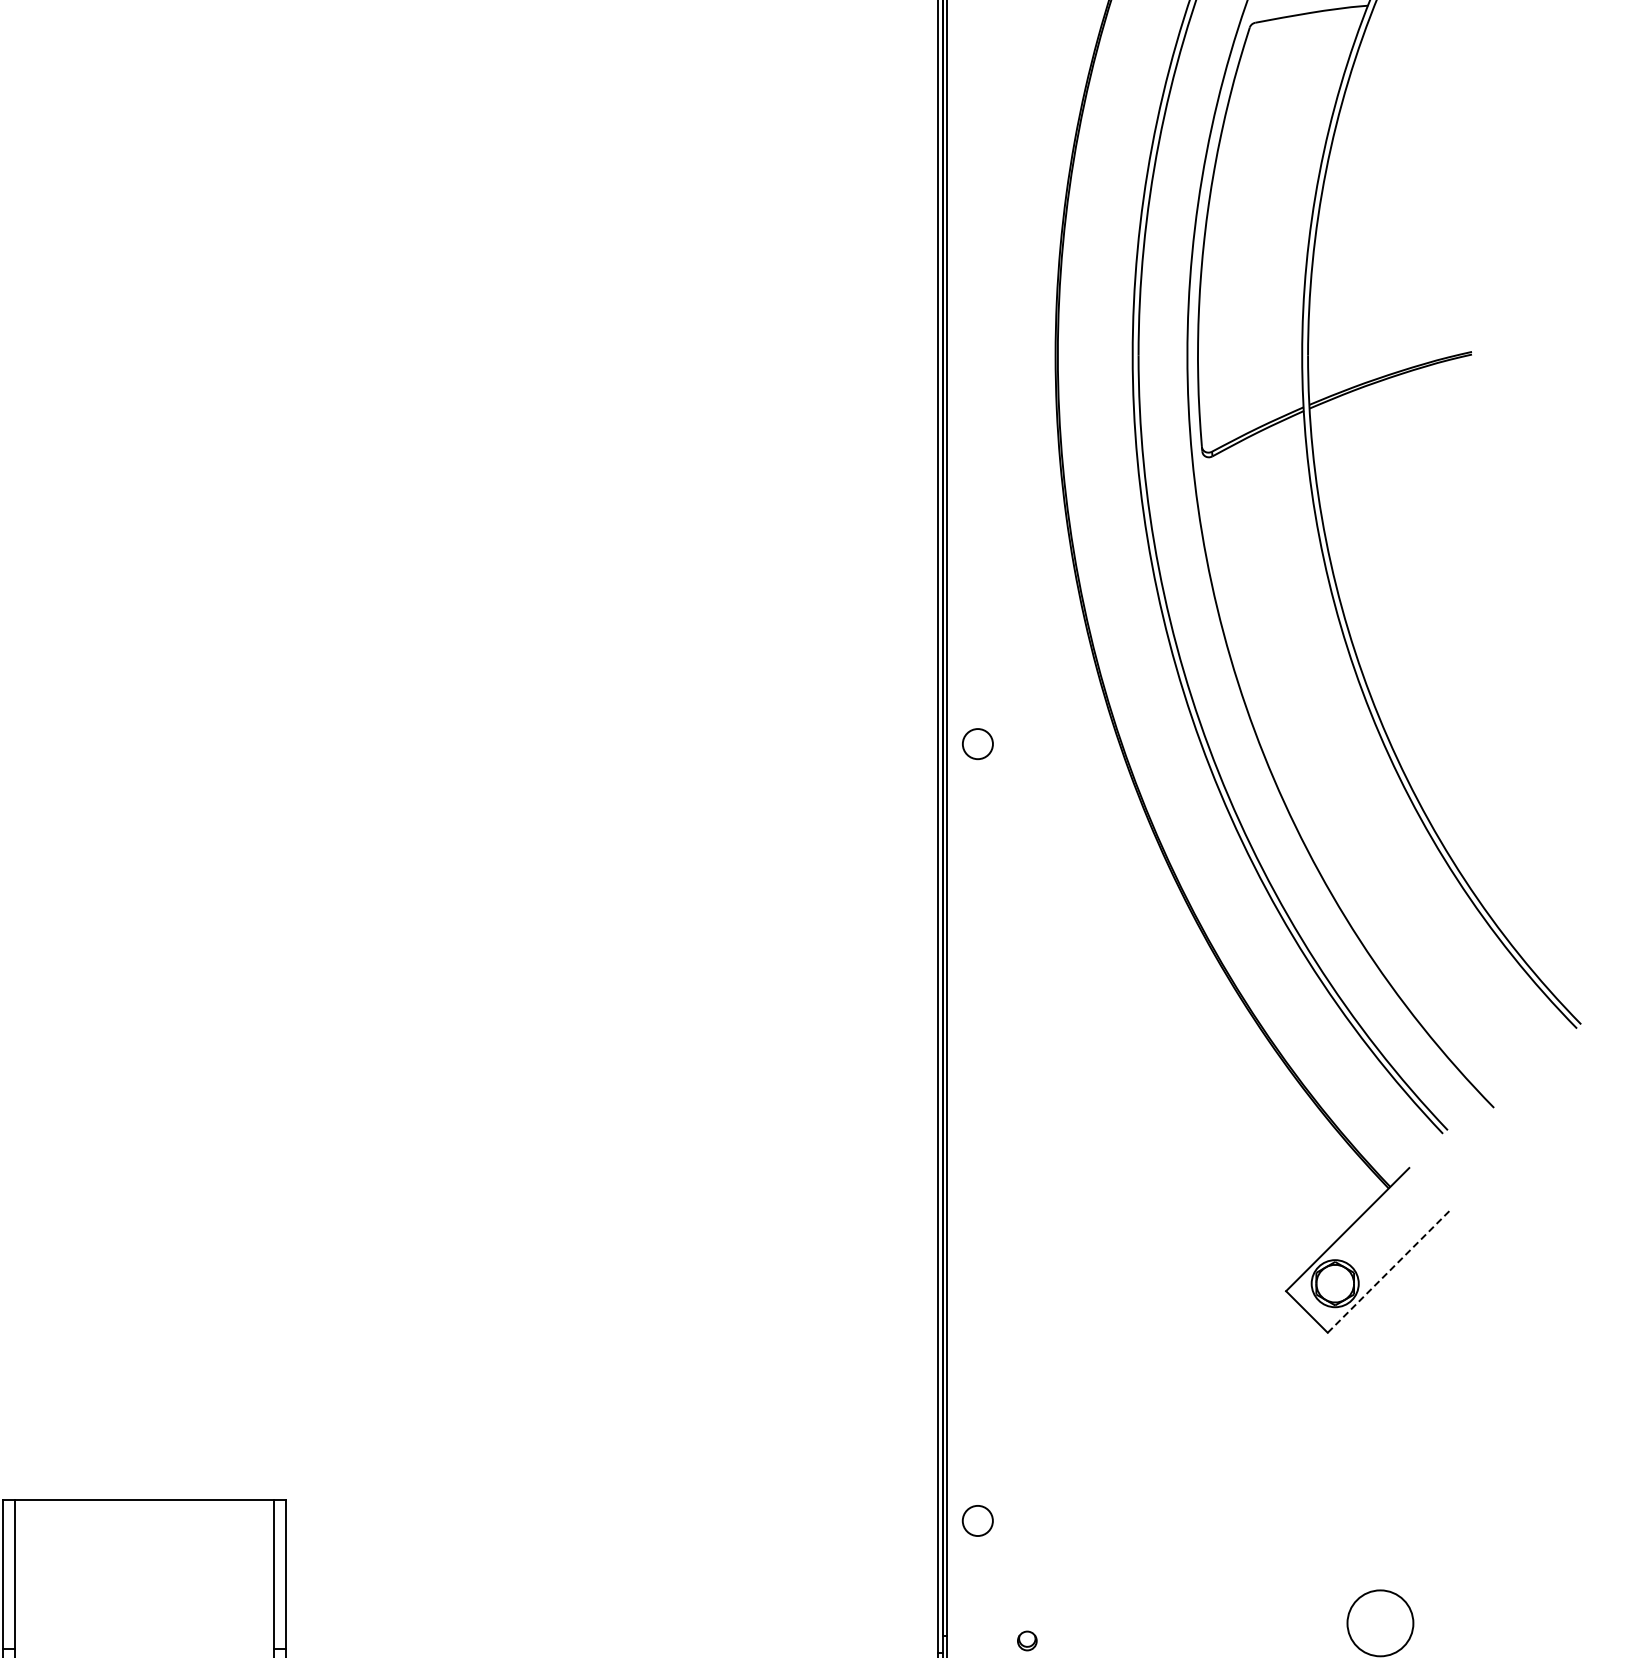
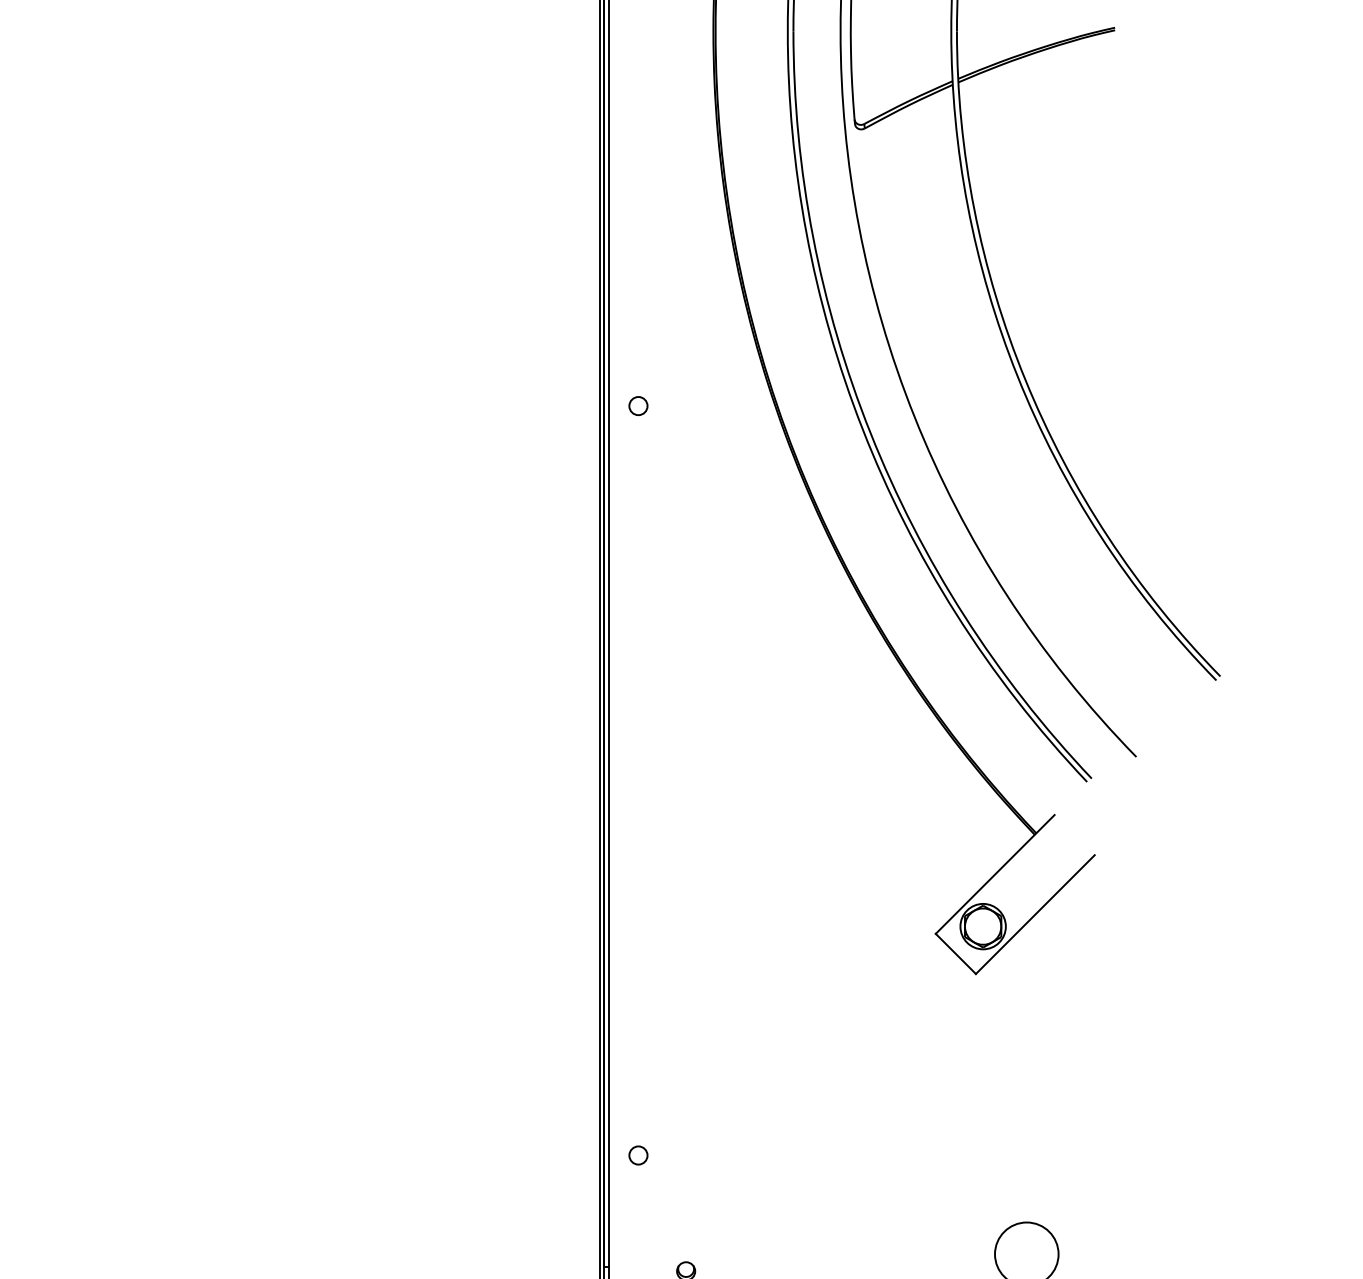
circle: (977, 743) -> (638, 405), size x0.62
line: (1389, 1270) -> (1035, 913), dashed -> solid
circle: (977, 1520) -> (638, 1155), size x0.62

